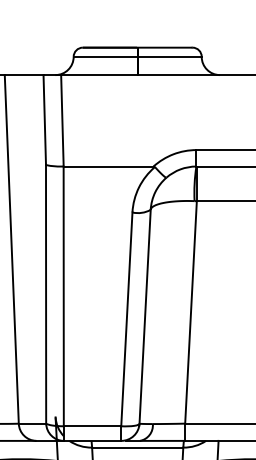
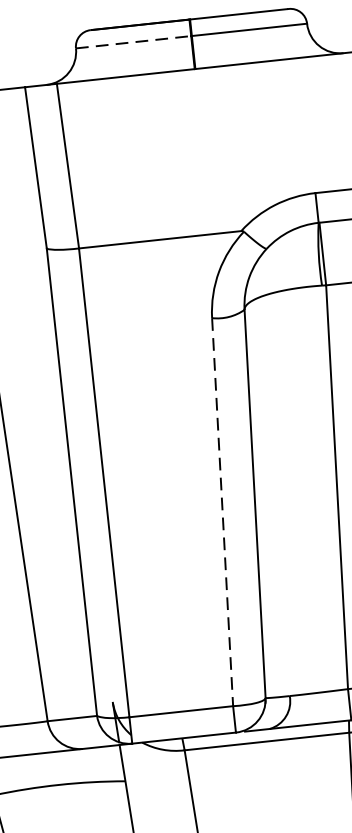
line: (105, 56) -> (133, 41), solid -> dashed
line: (126, 319) -> (221, 512), solid -> dashed

